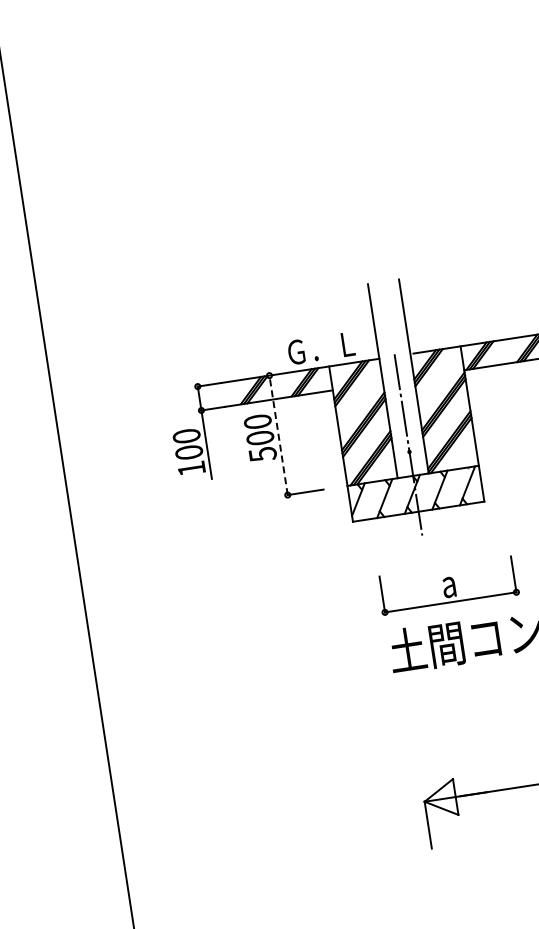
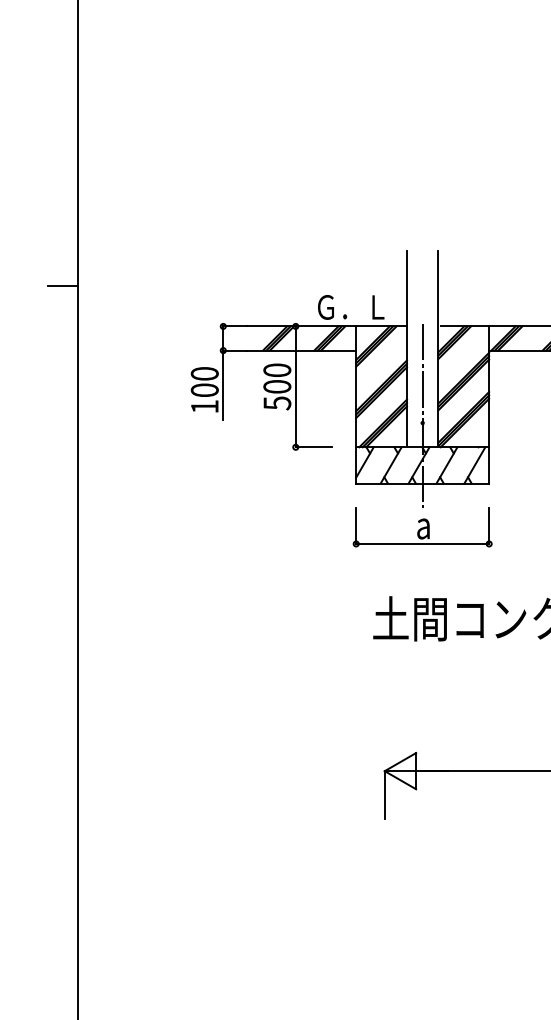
line: (33, 371) -> (63, 286), added
line: (278, 435) -> (295, 386), dashed -> solid
part: (448, 586) -> (422, 527), moved

